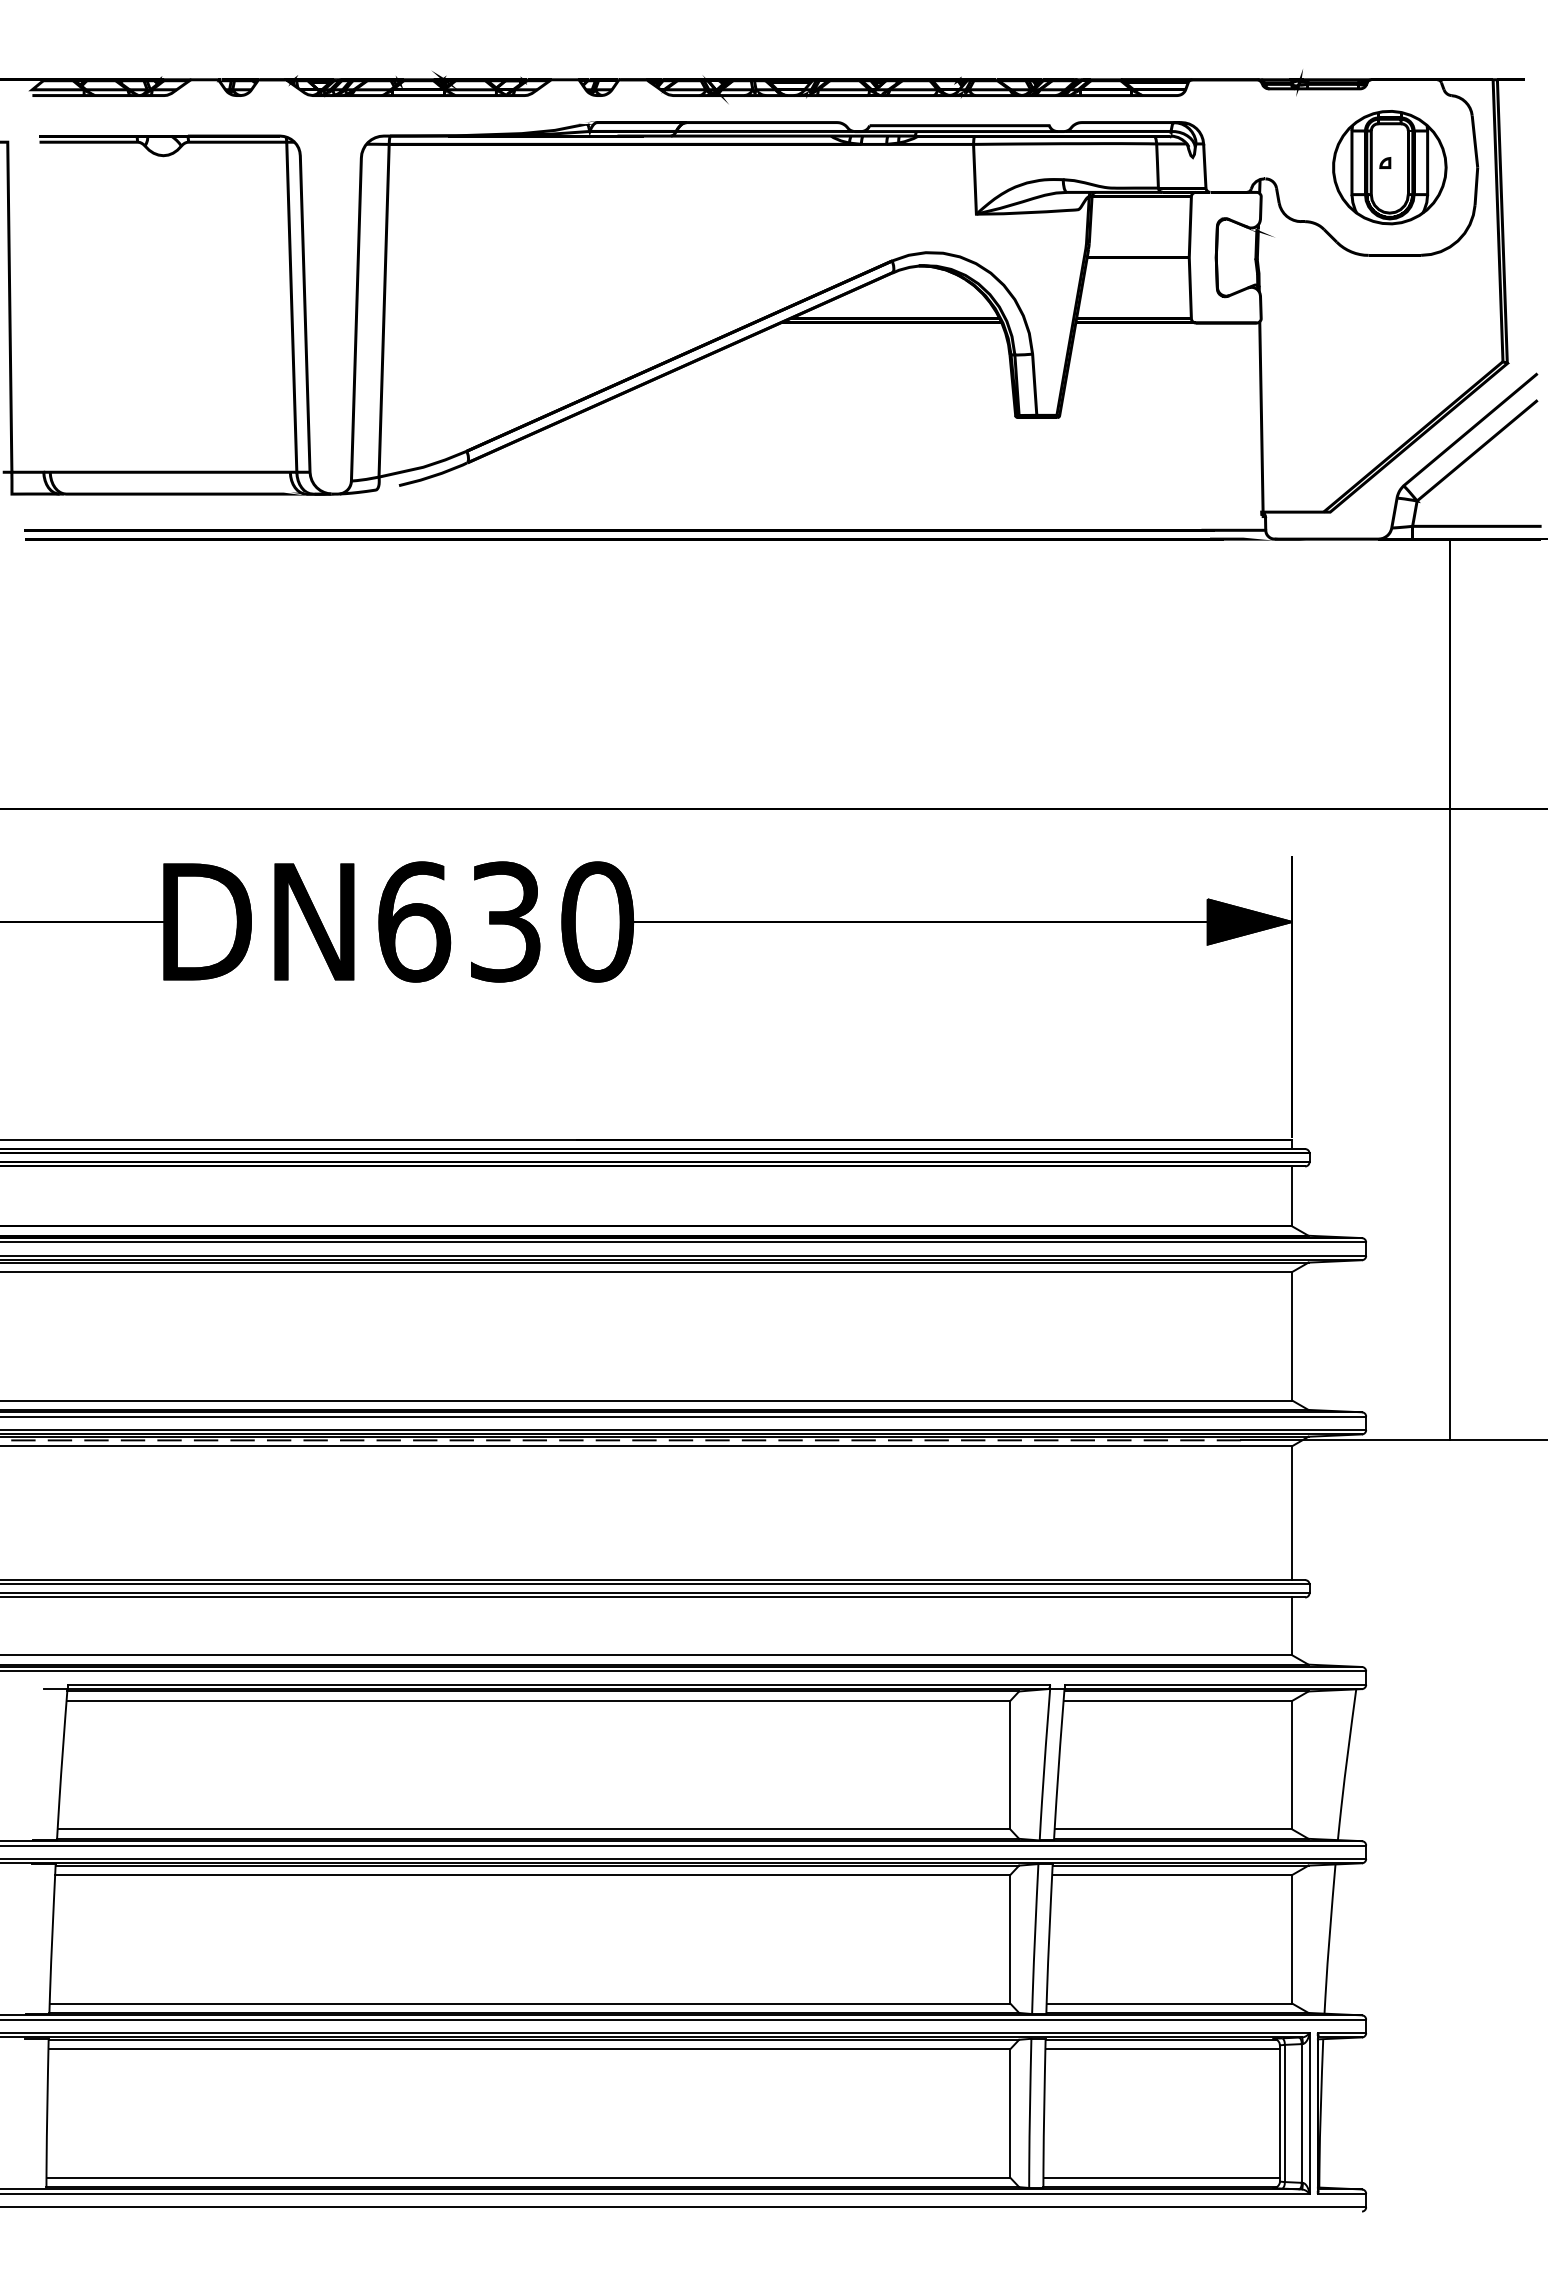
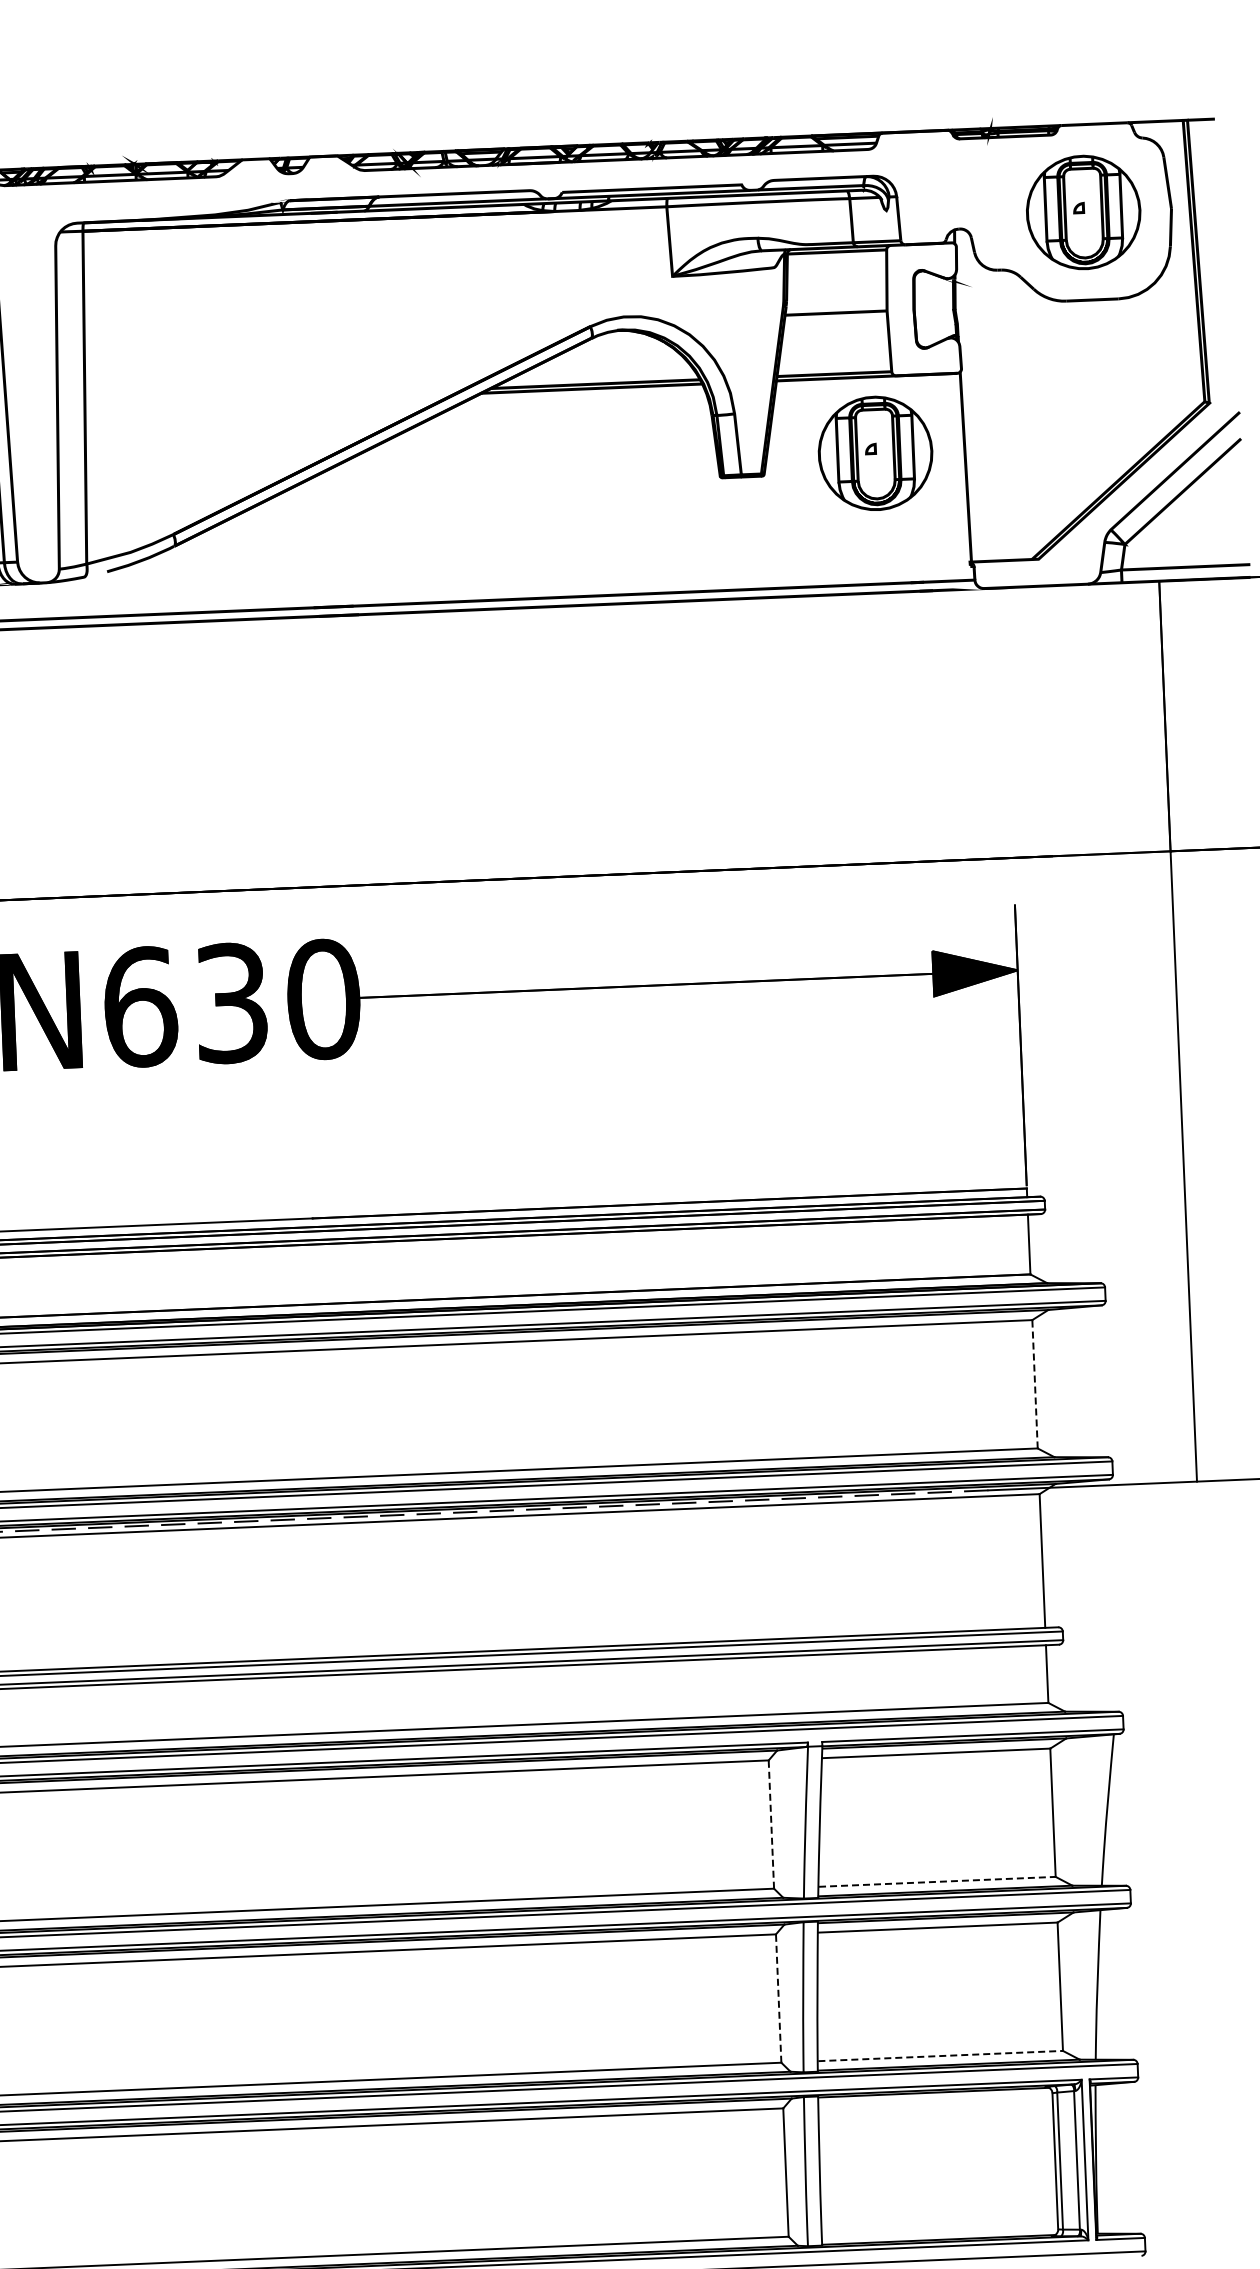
part: (1171, 399) -> (875, 453), added
line: (1292, 1335) -> (1035, 1383), solid -> dashed
line: (1010, 1764) -> (771, 1823), solid -> dashed
line: (1174, 1829) -> (938, 1881), solid -> dashed
line: (1010, 1938) -> (778, 1997), solid -> dashed
line: (1170, 2003) -> (941, 2055), solid -> dashed
line: (1162, 2049) -> (935, 2102), removed
line: (1161, 2177) -> (939, 2230), removed

